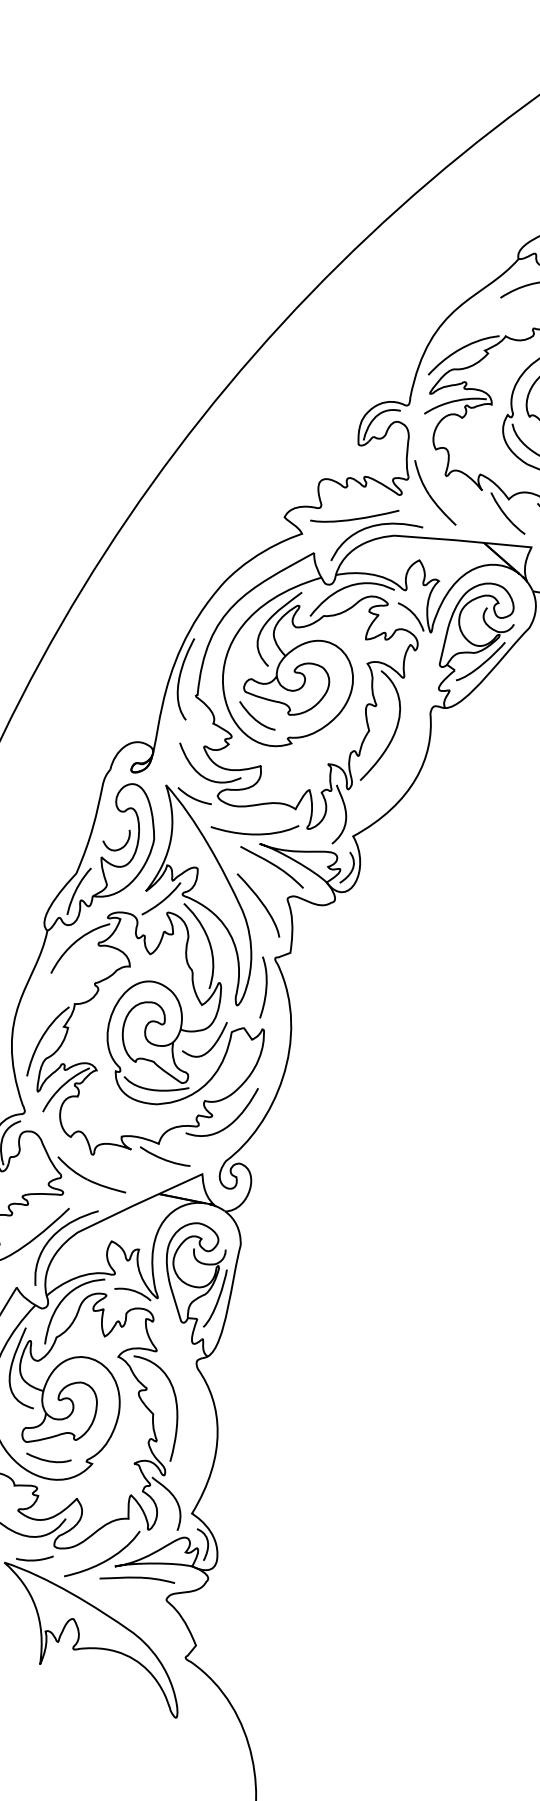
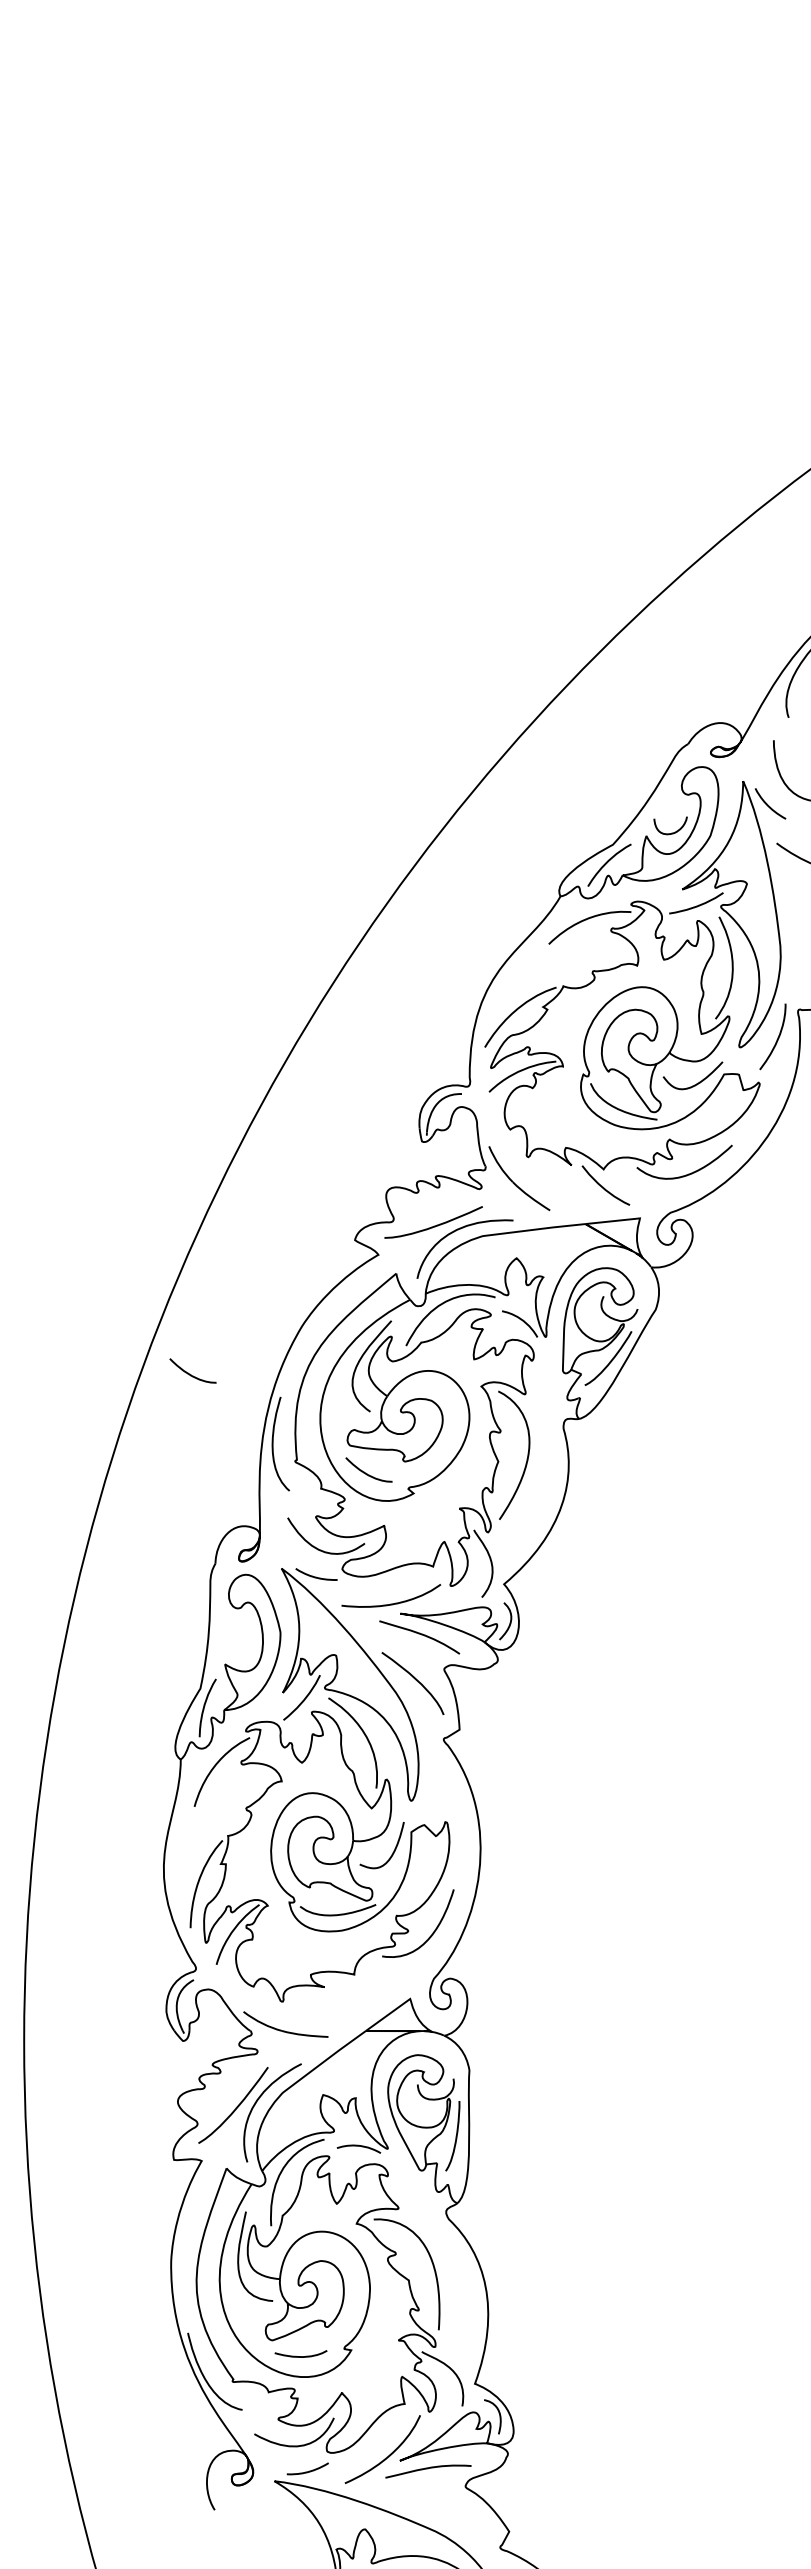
curve: (122, 604) -> (191, 1374), added
curve: (121, 847) -> (245, 1648), removed
curve: (265, 988) -> (439, 1775), removed
curve: (163, 1157) -> (362, 1989), removed

